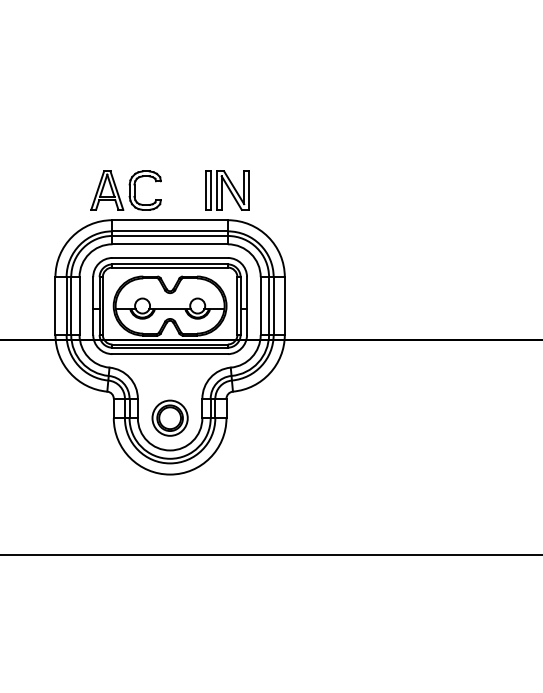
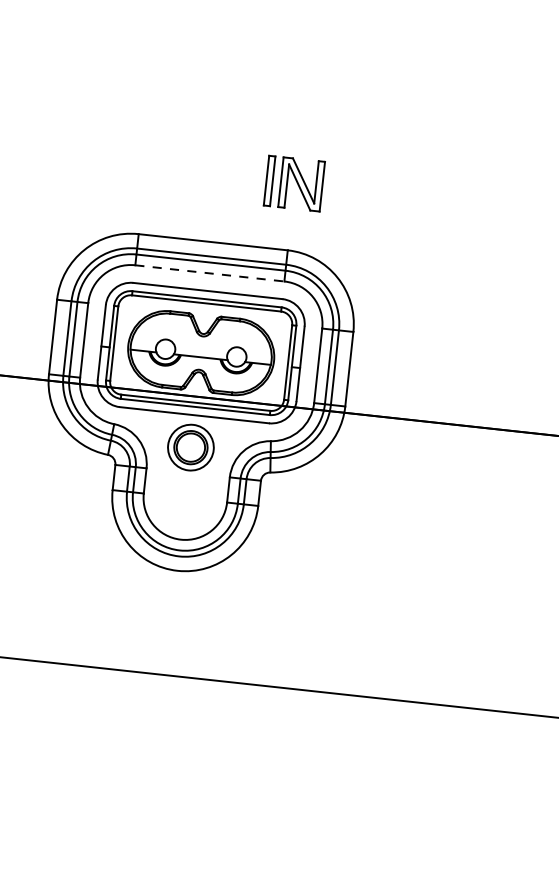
part: (125, 190) -> (159, 197), removed
part: (227, 190) -> (294, 183), moved
line: (170, 244) -> (210, 273), solid -> dashed
part: (169, 417) -> (190, 446), moved

